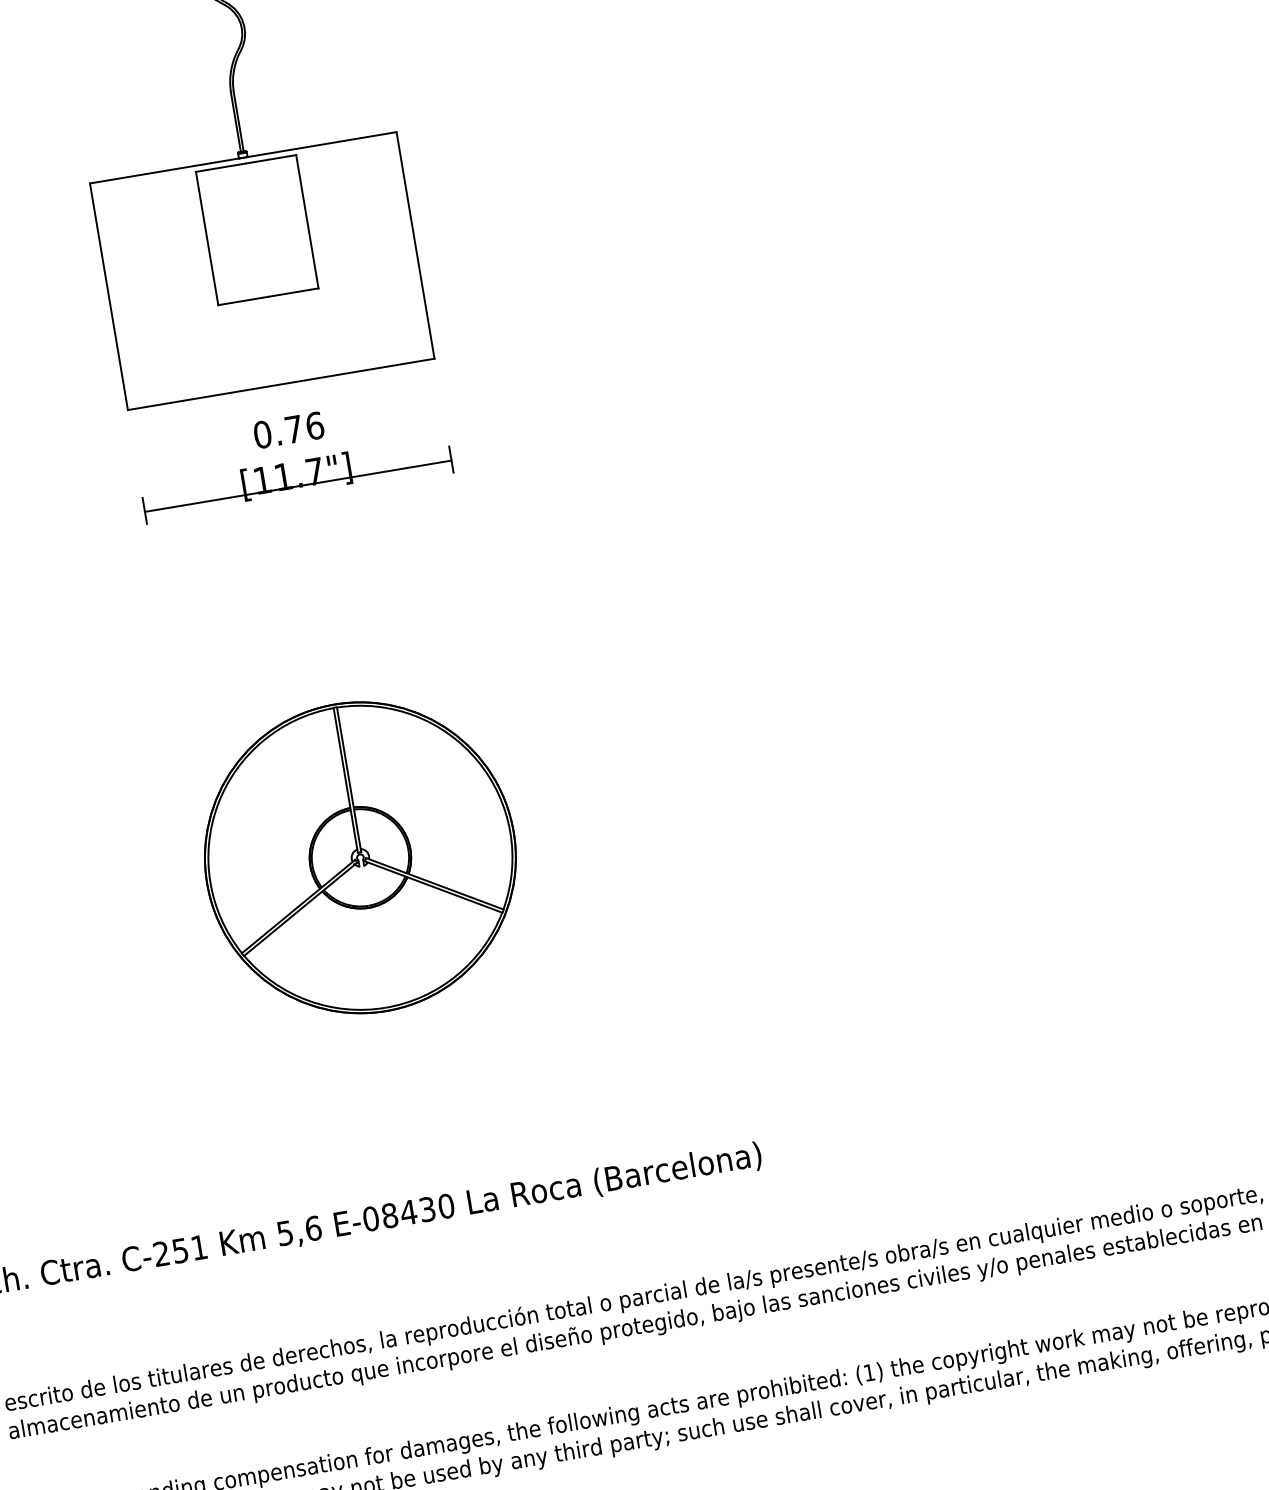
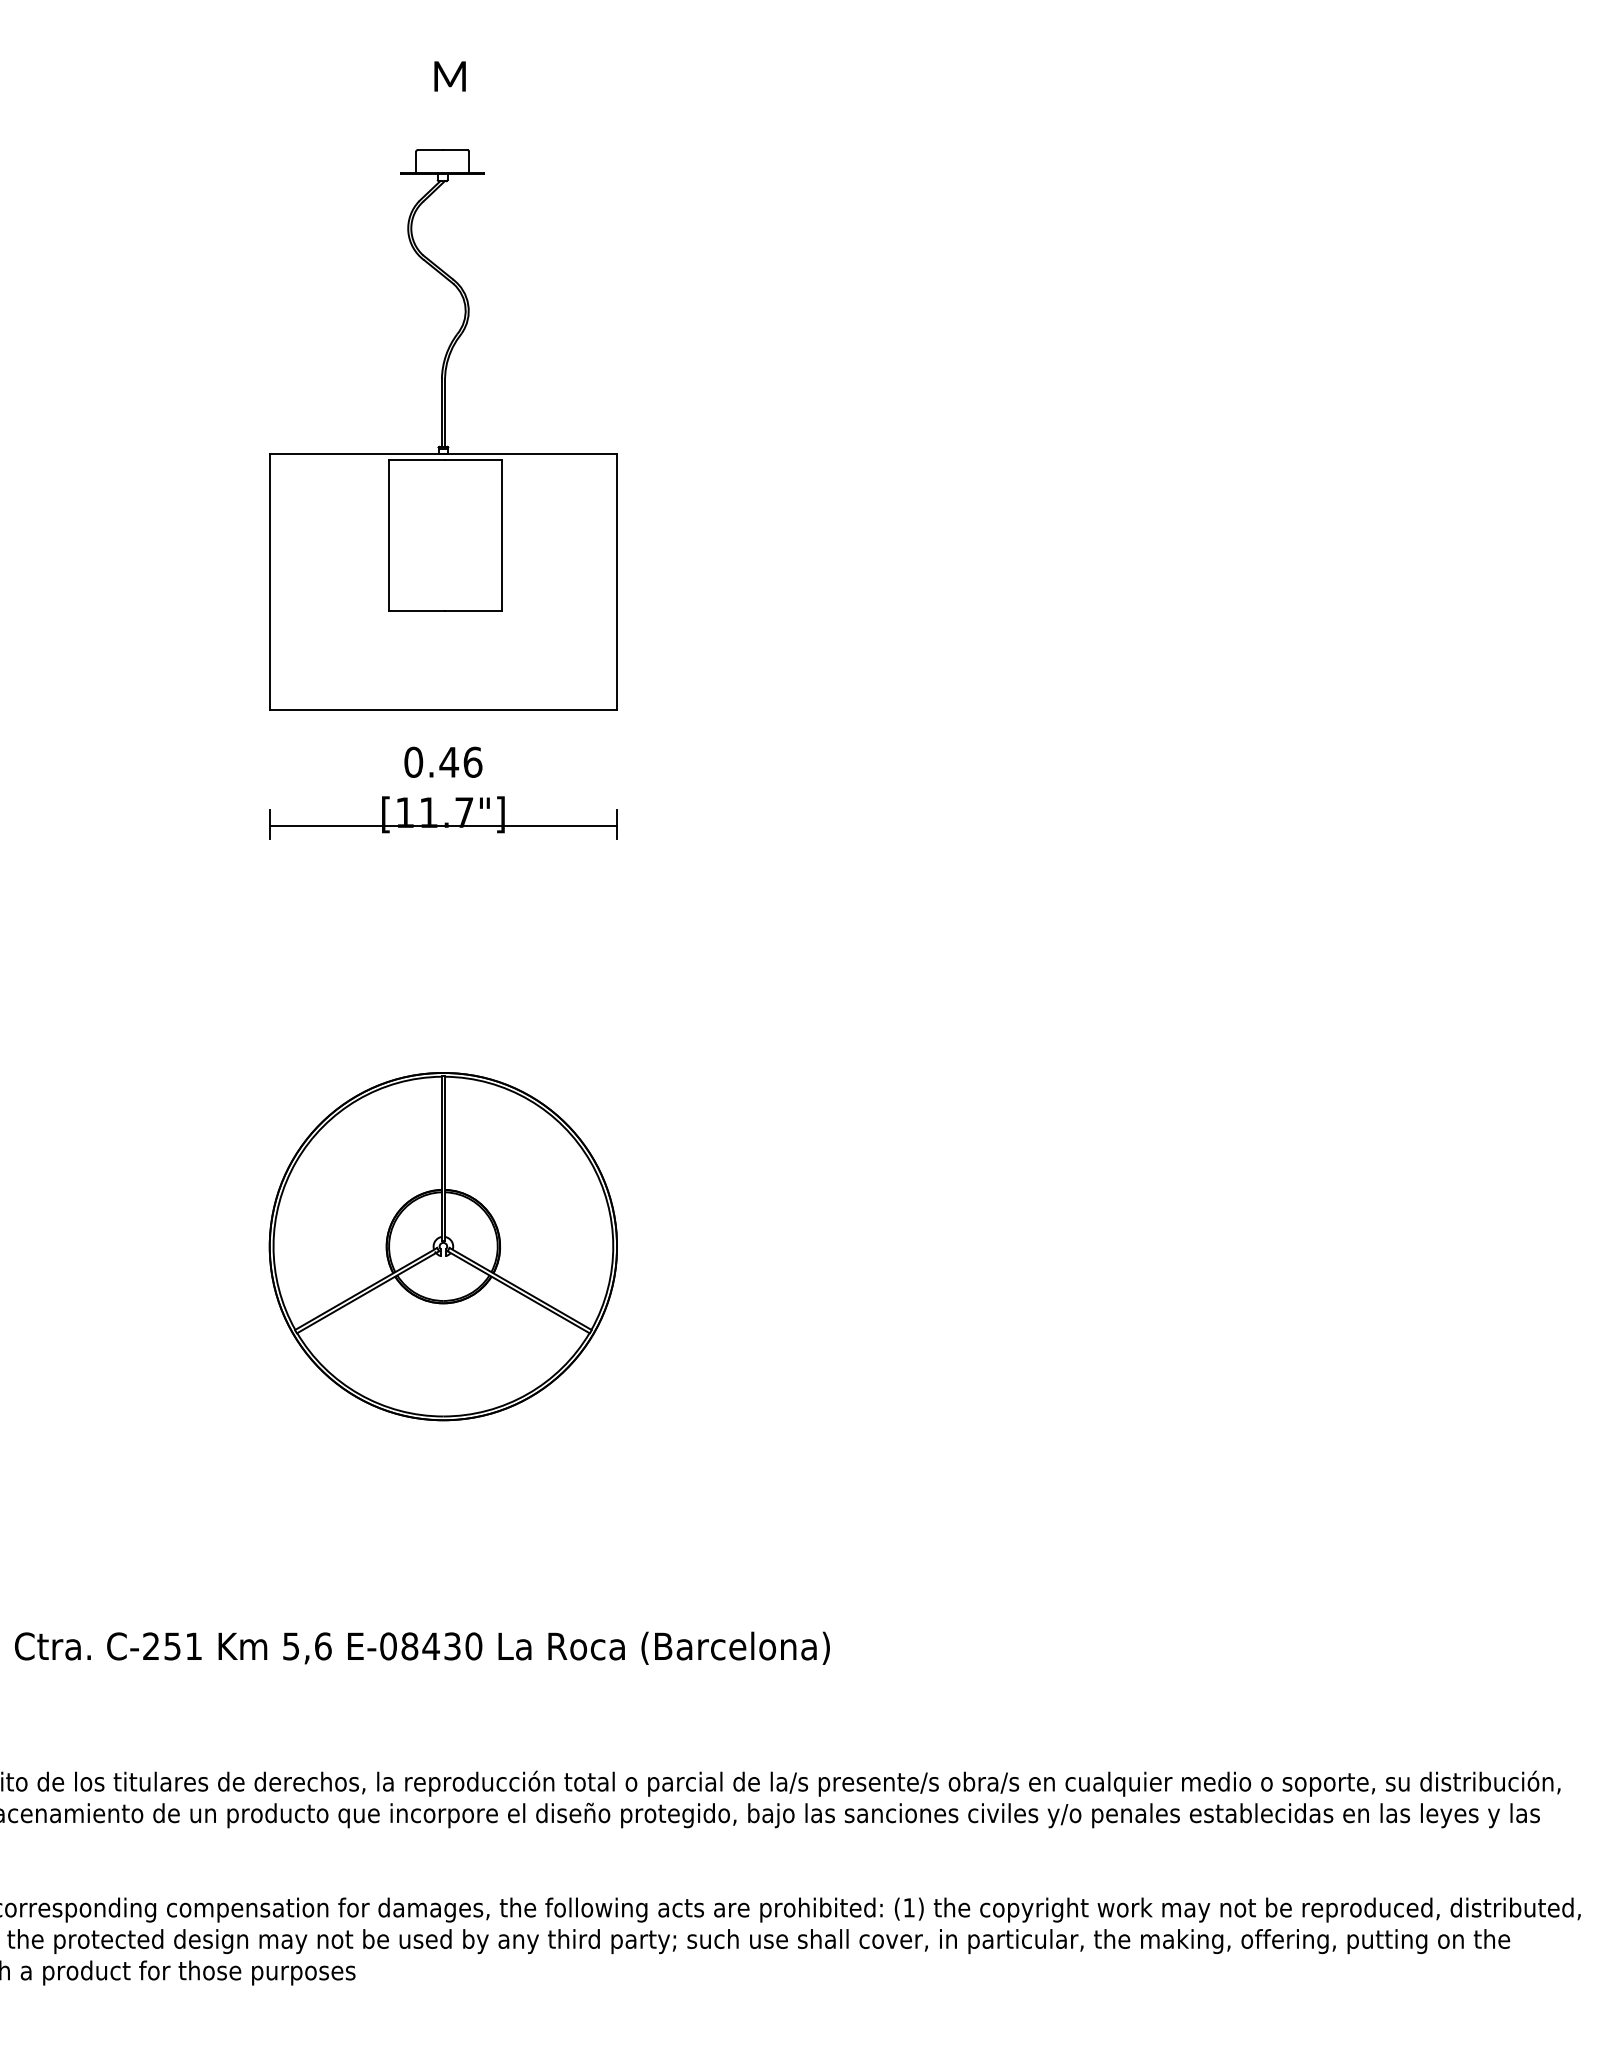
text: (294, 429) -> (449, 762), 0.76 -> 0.46

